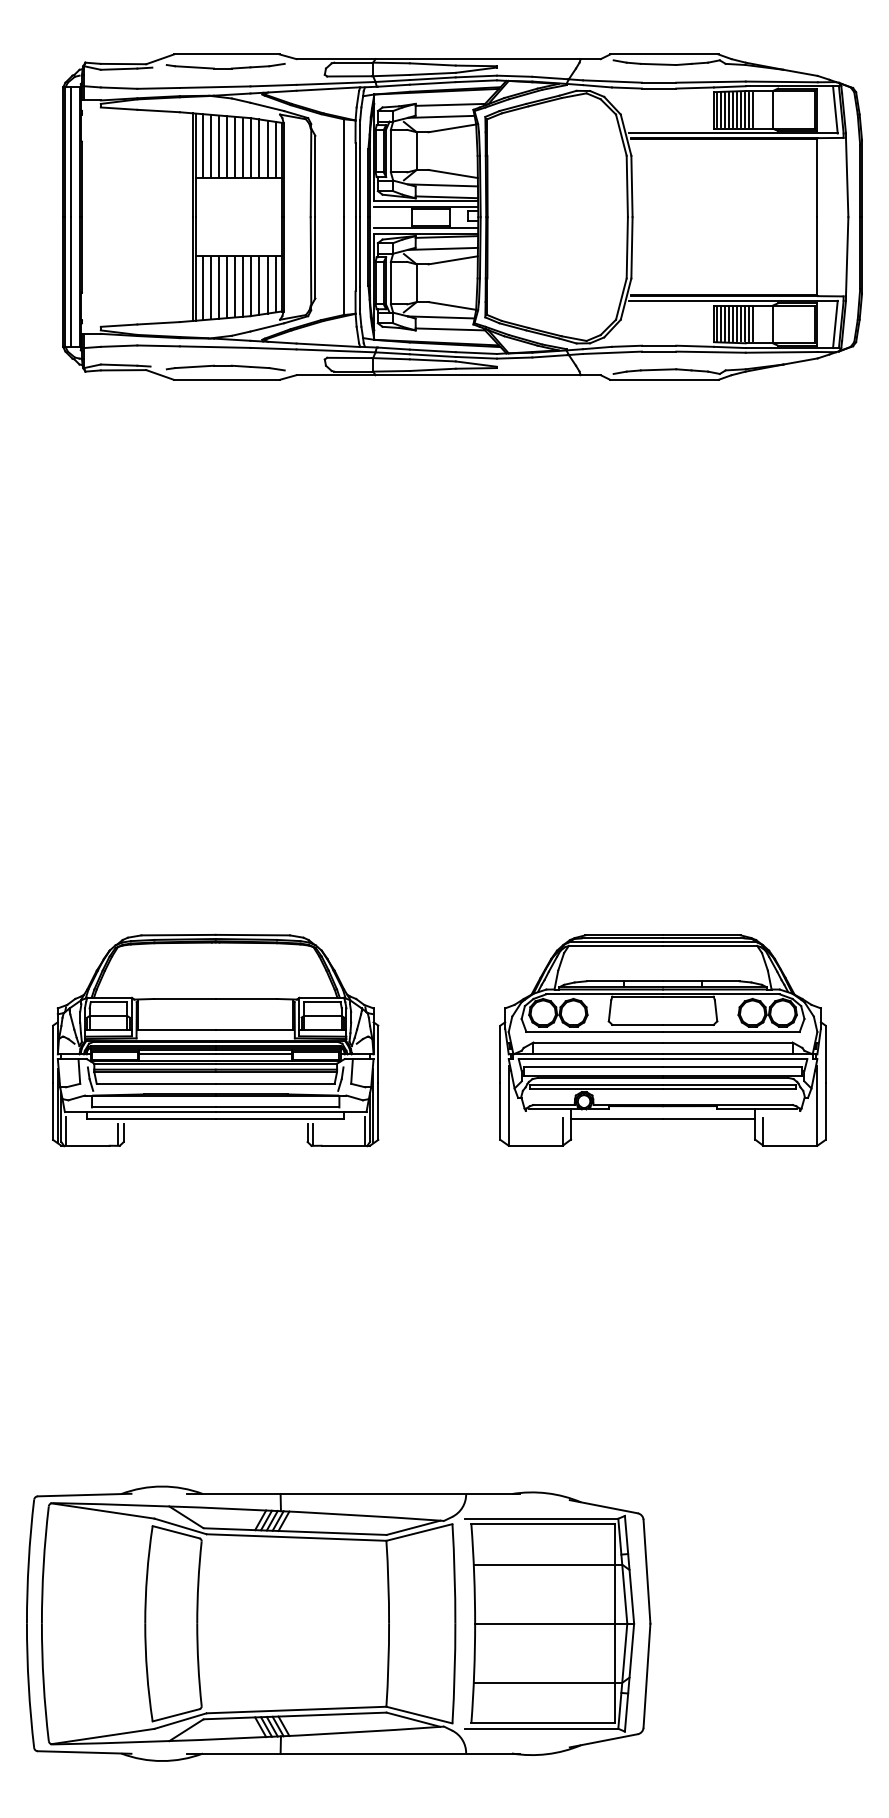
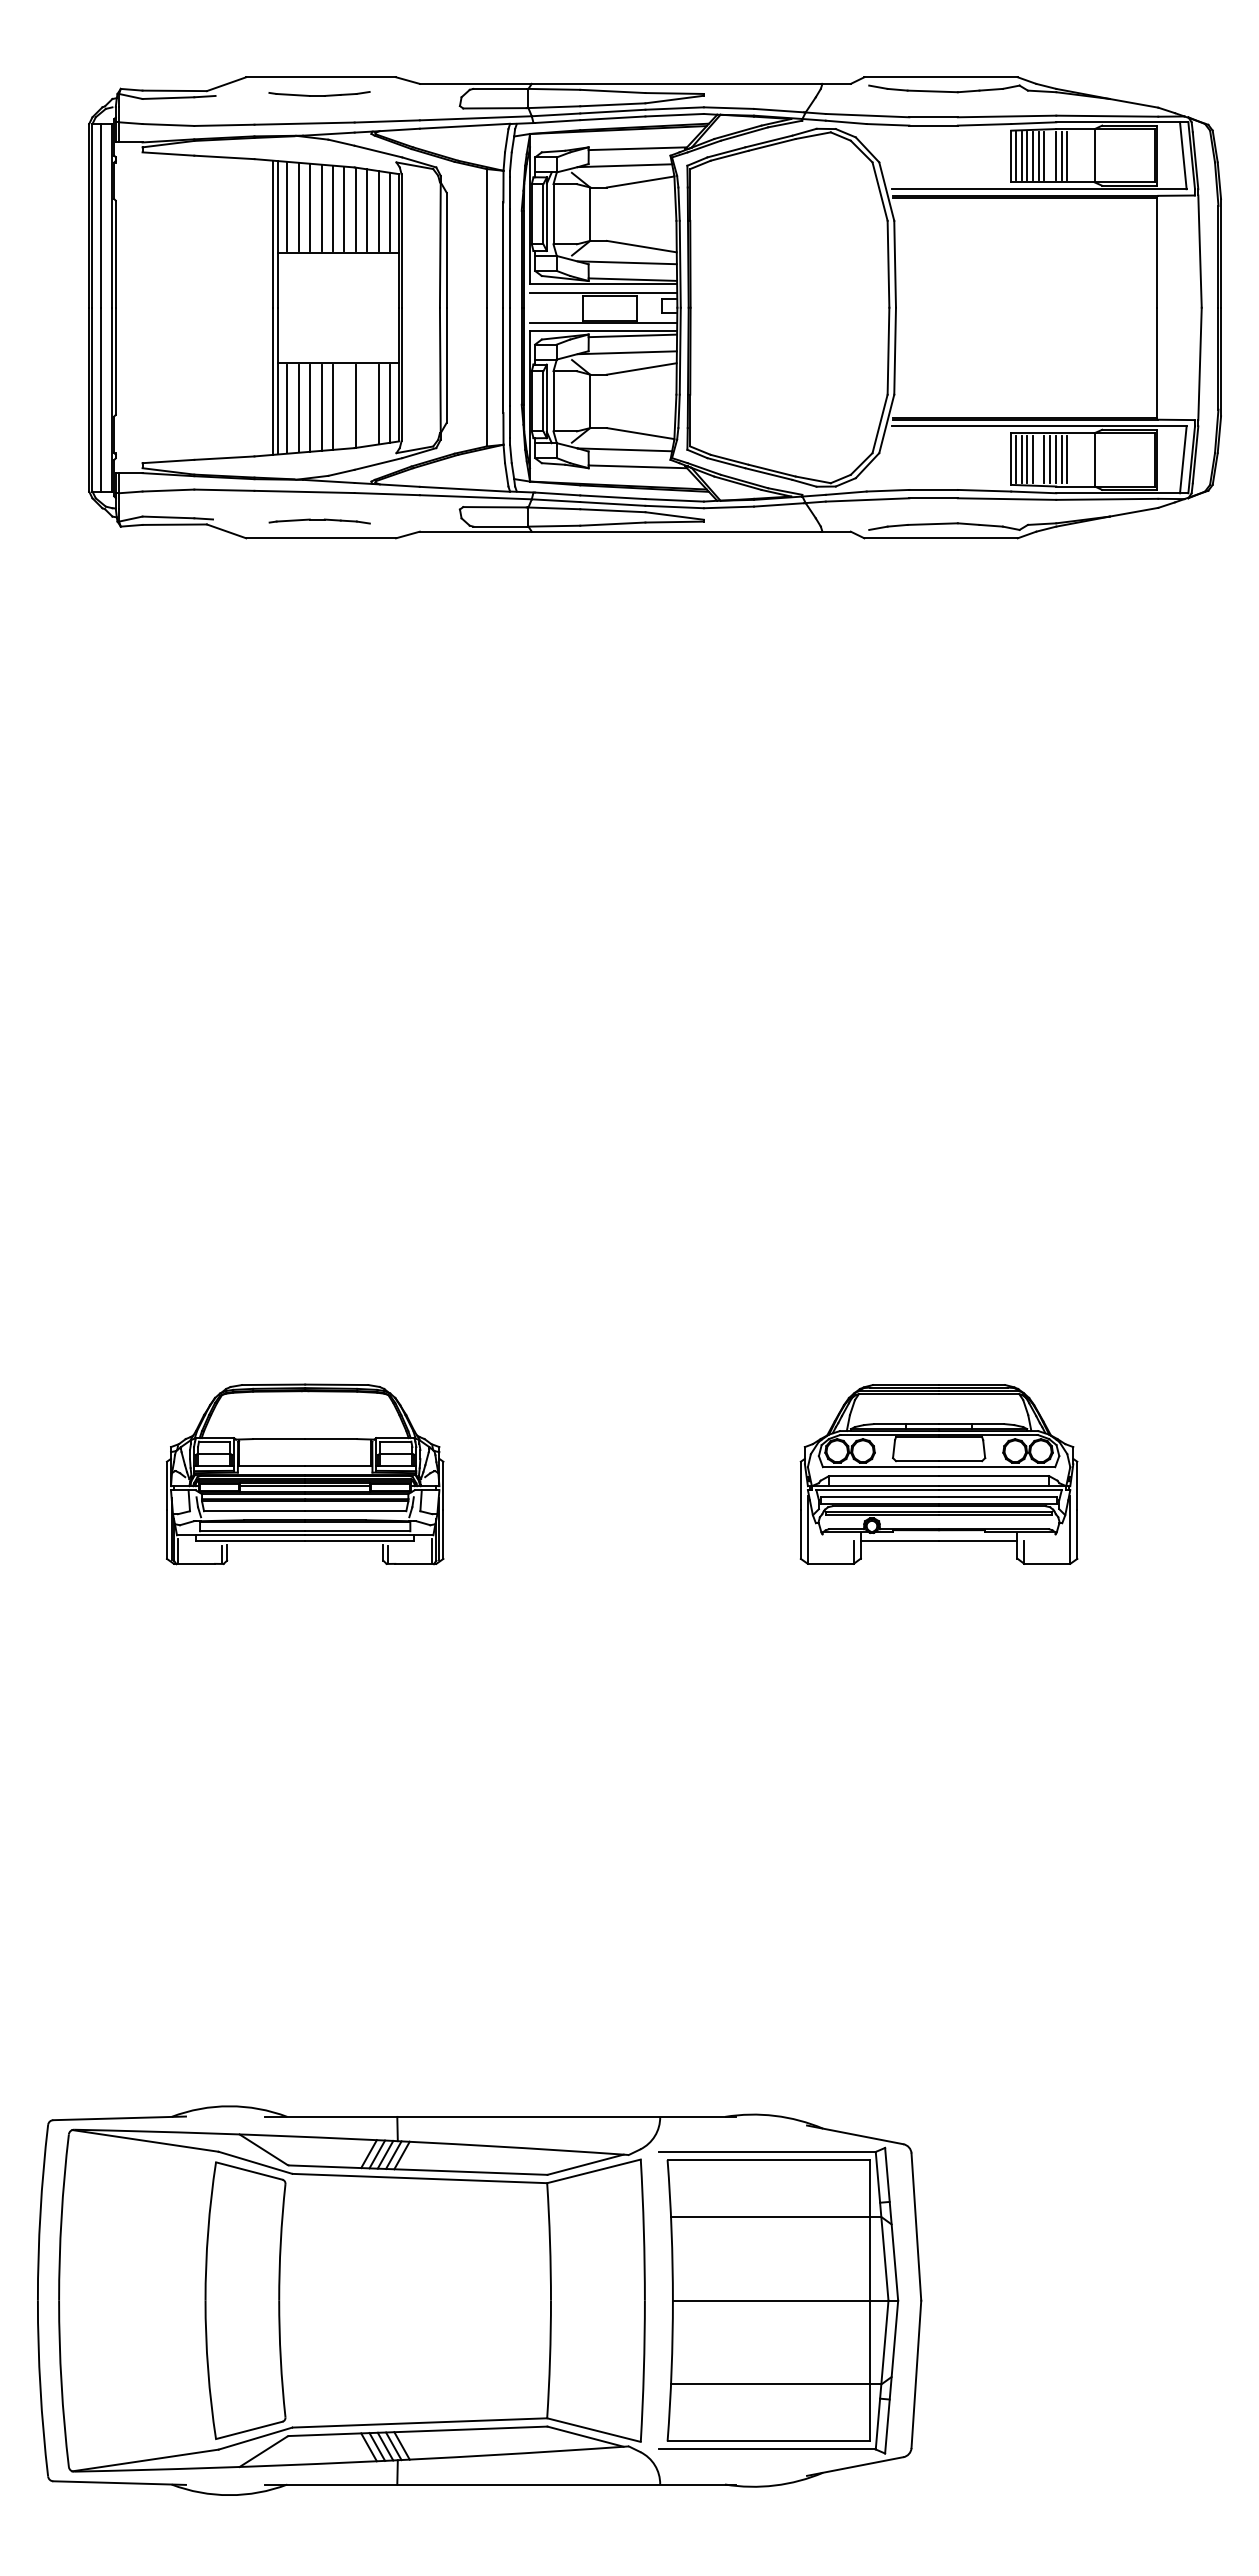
part: (225, 65) -> (319, 93), size x0.6
line: (741, 110) -> (1050, 156), removed
line: (243, 286) -> (344, 406), removed
line: (259, 286) -> (367, 405), removed
line: (733, 324) -> (1038, 459), removed
part: (225, 368) -> (319, 521), size x0.6
part: (215, 1040) -> (304, 1474), size x0.6
part: (662, 1040) -> (938, 1474), size x0.6

